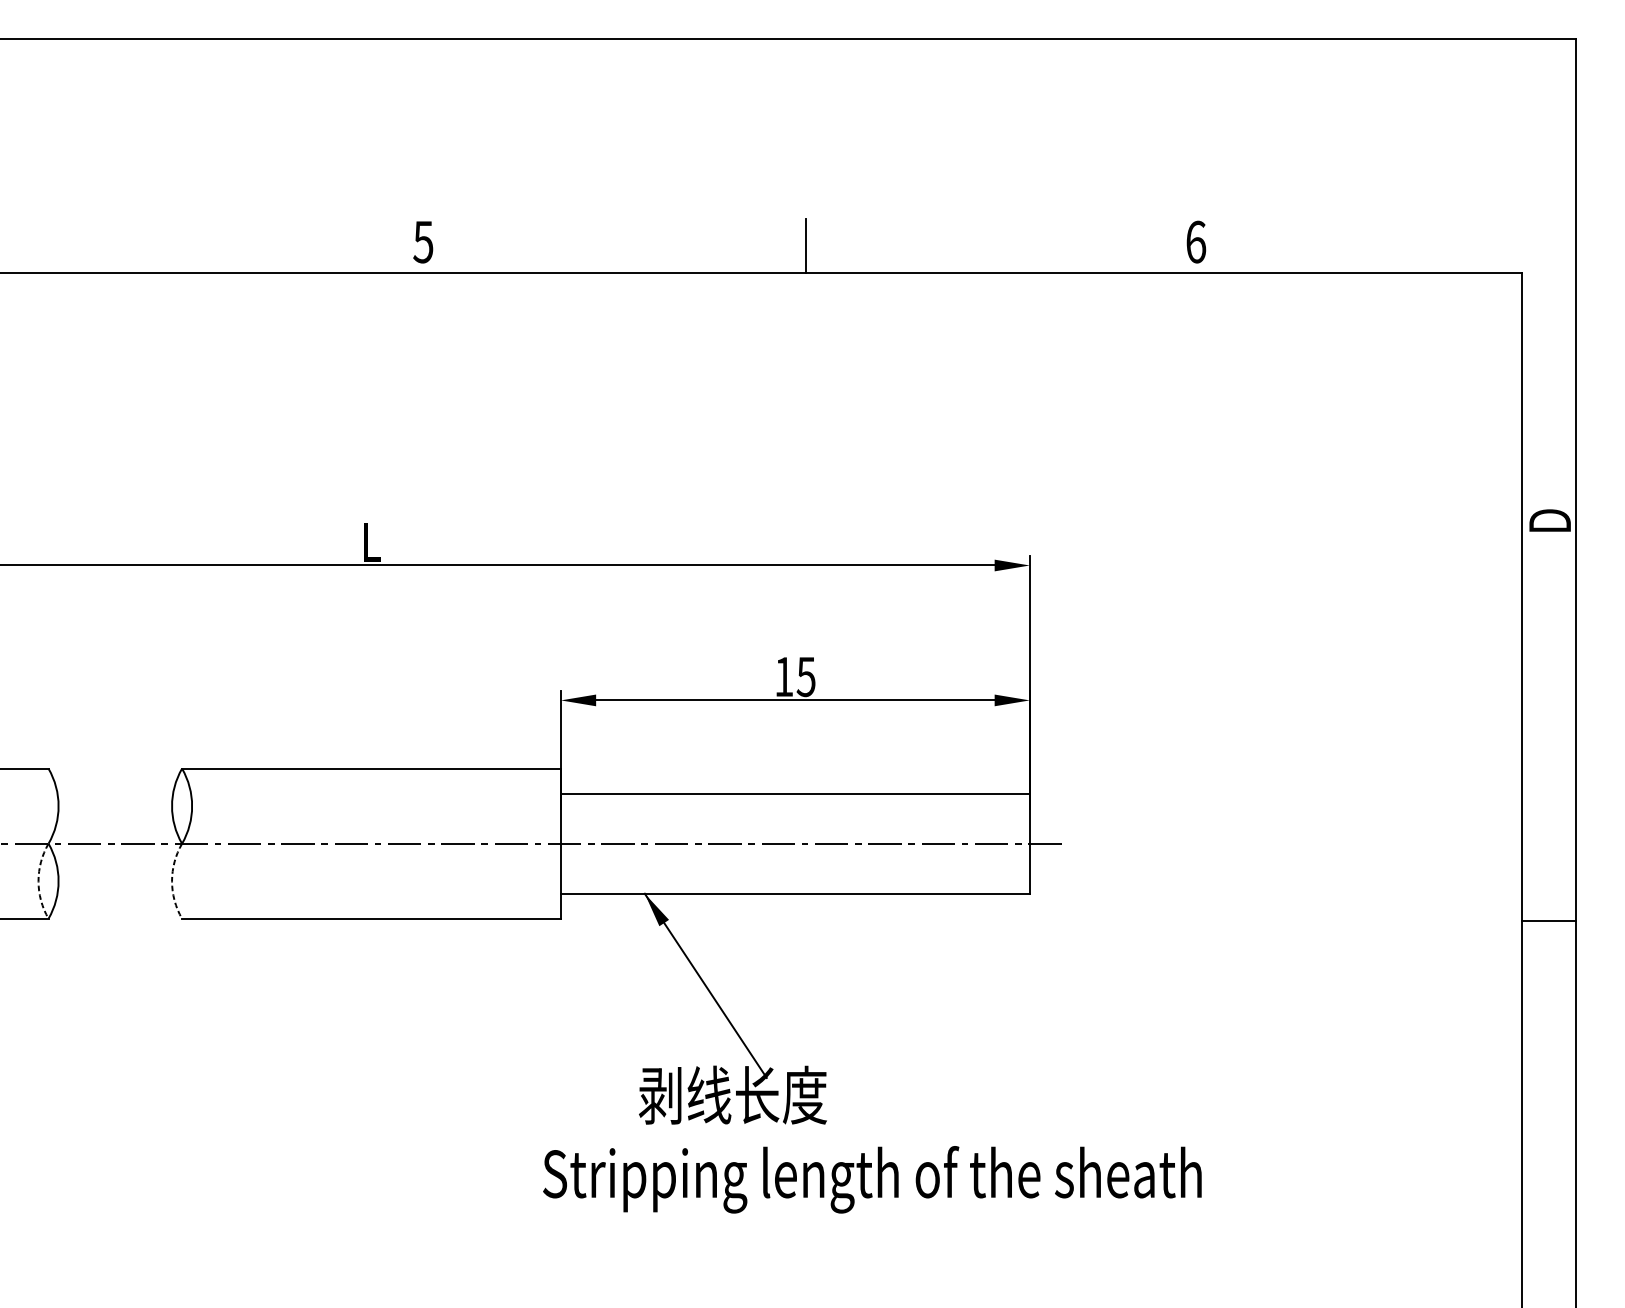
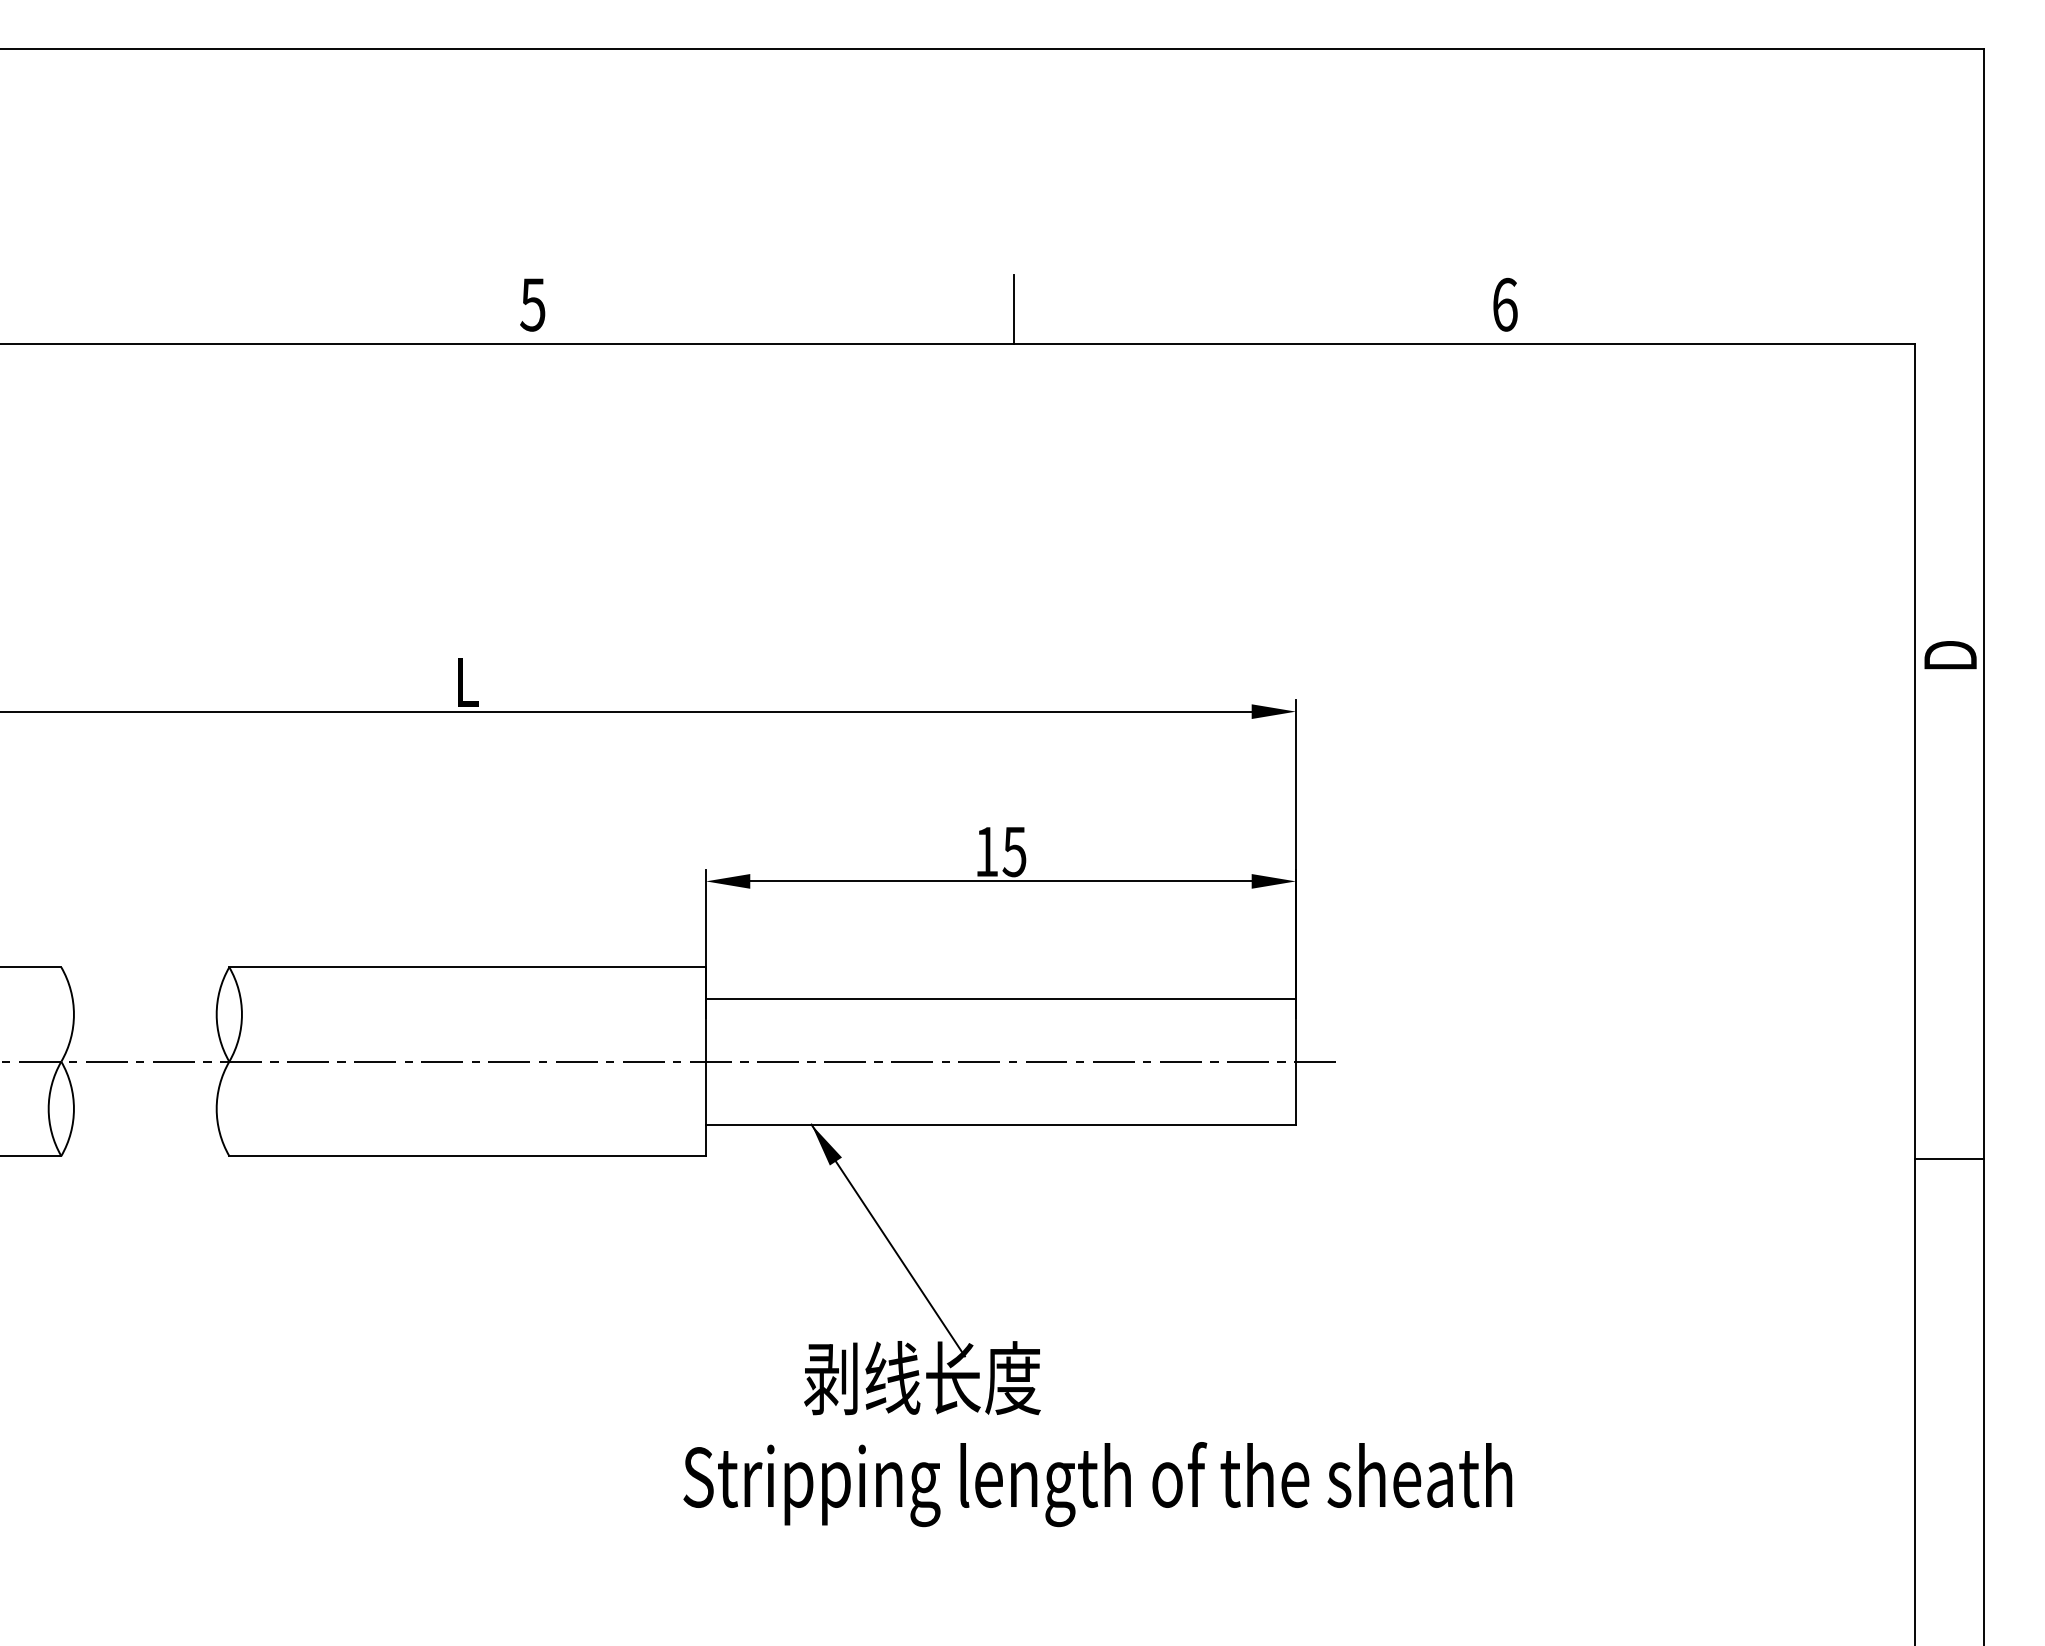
arc: (38, 880) -> (48, 1108), dashed -> solid
arc: (171, 880) -> (216, 1108), dashed -> solid

